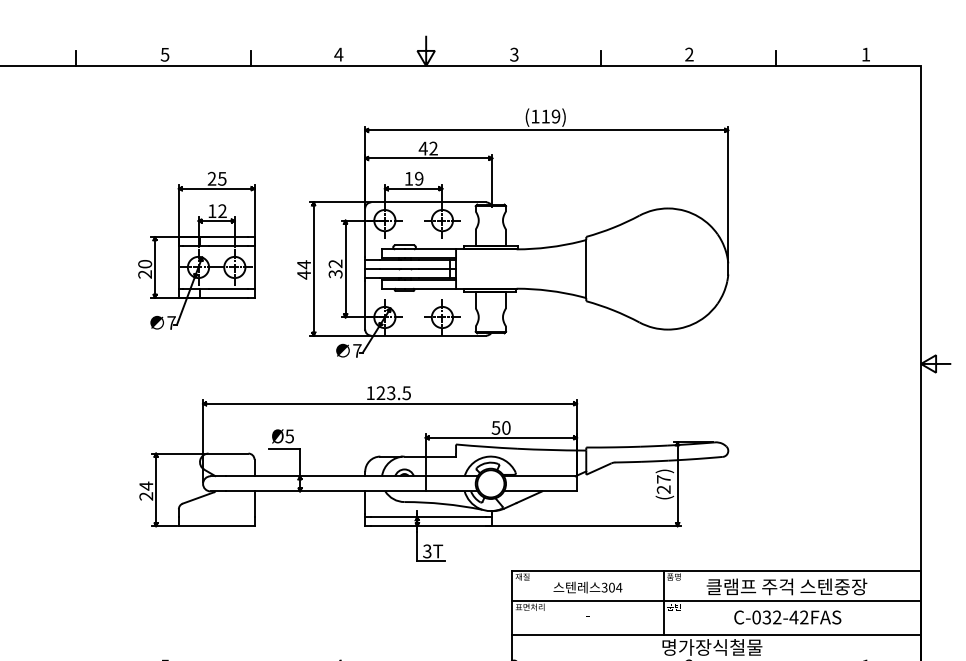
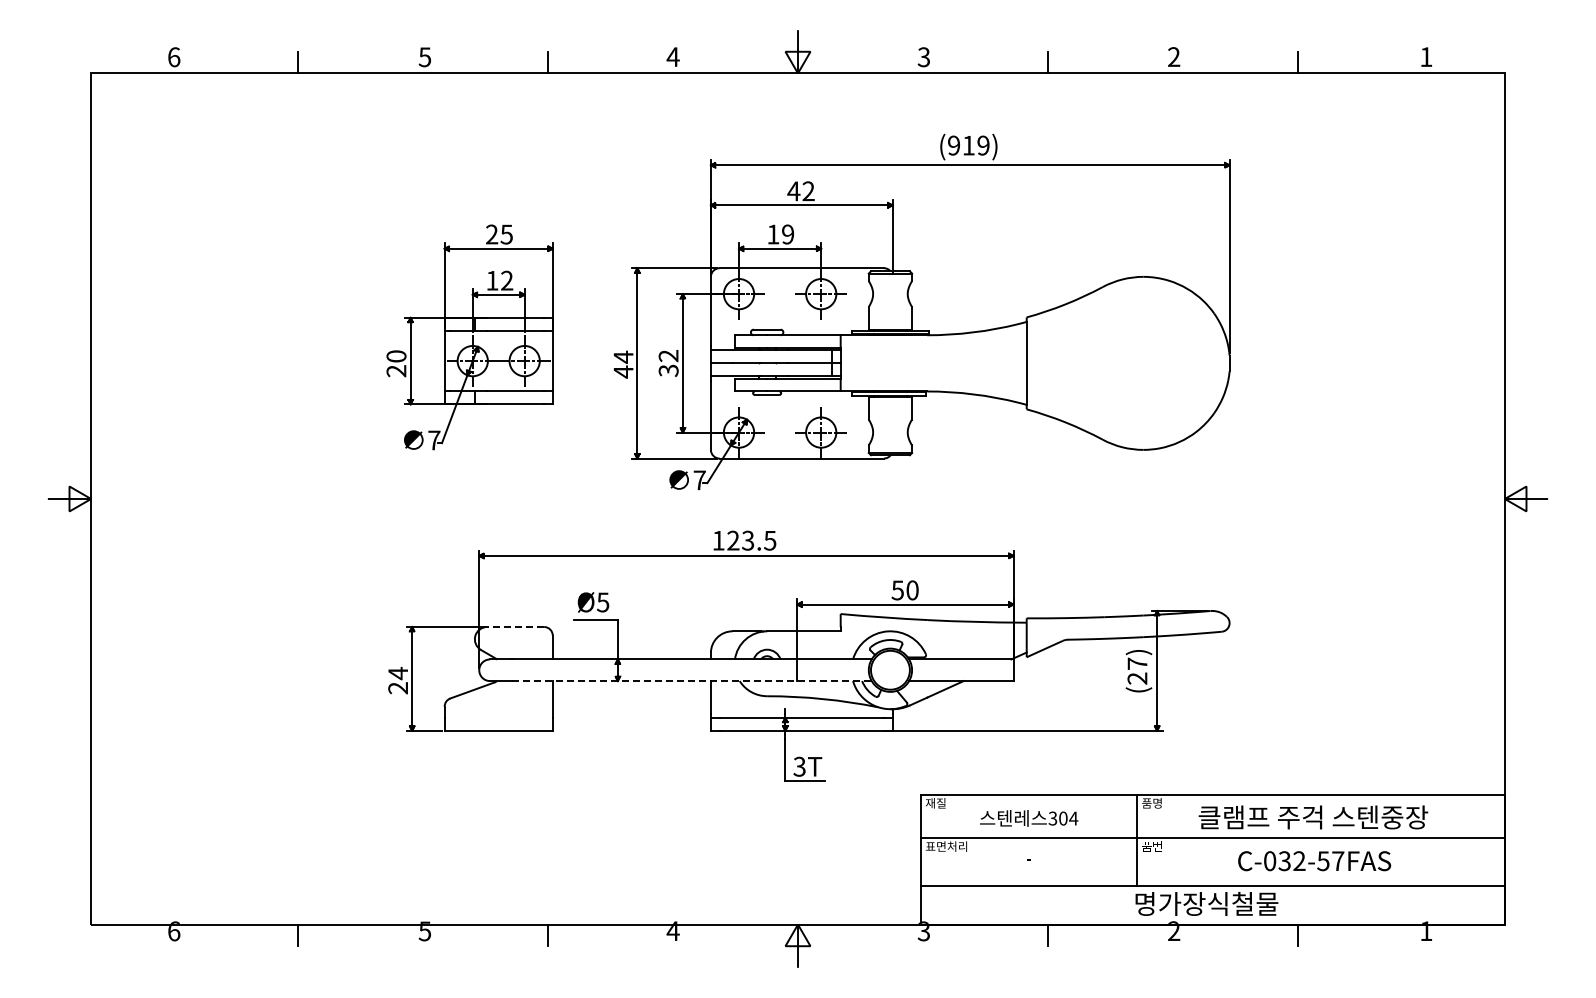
text: (535, 116) -> (953, 145), (119) -> (919)
line: (228, 453) -> (515, 627), solid -> dashed
line: (352, 491) -> (692, 681), solid -> dashed
text: (798, 617) -> (1330, 861), C-032-42FAS -> C-032-57FAS

